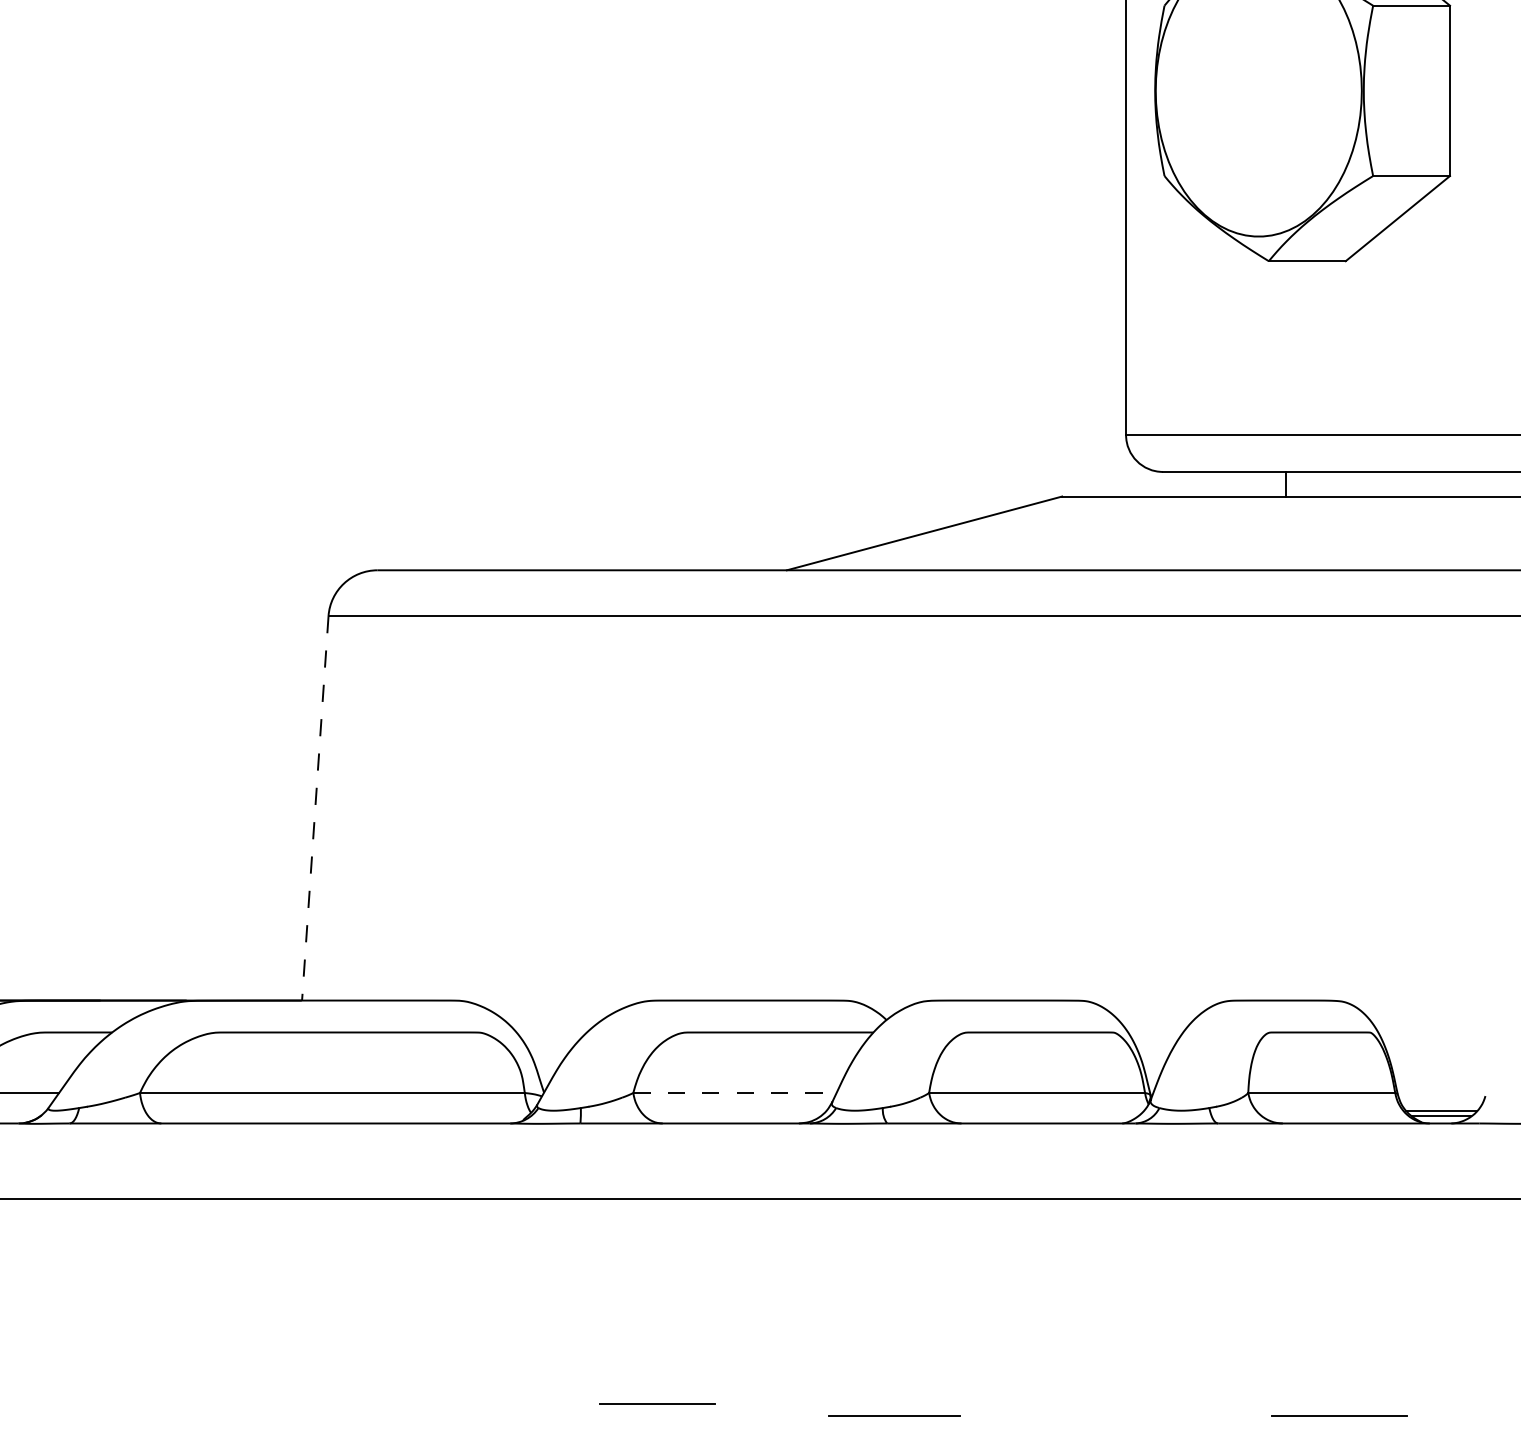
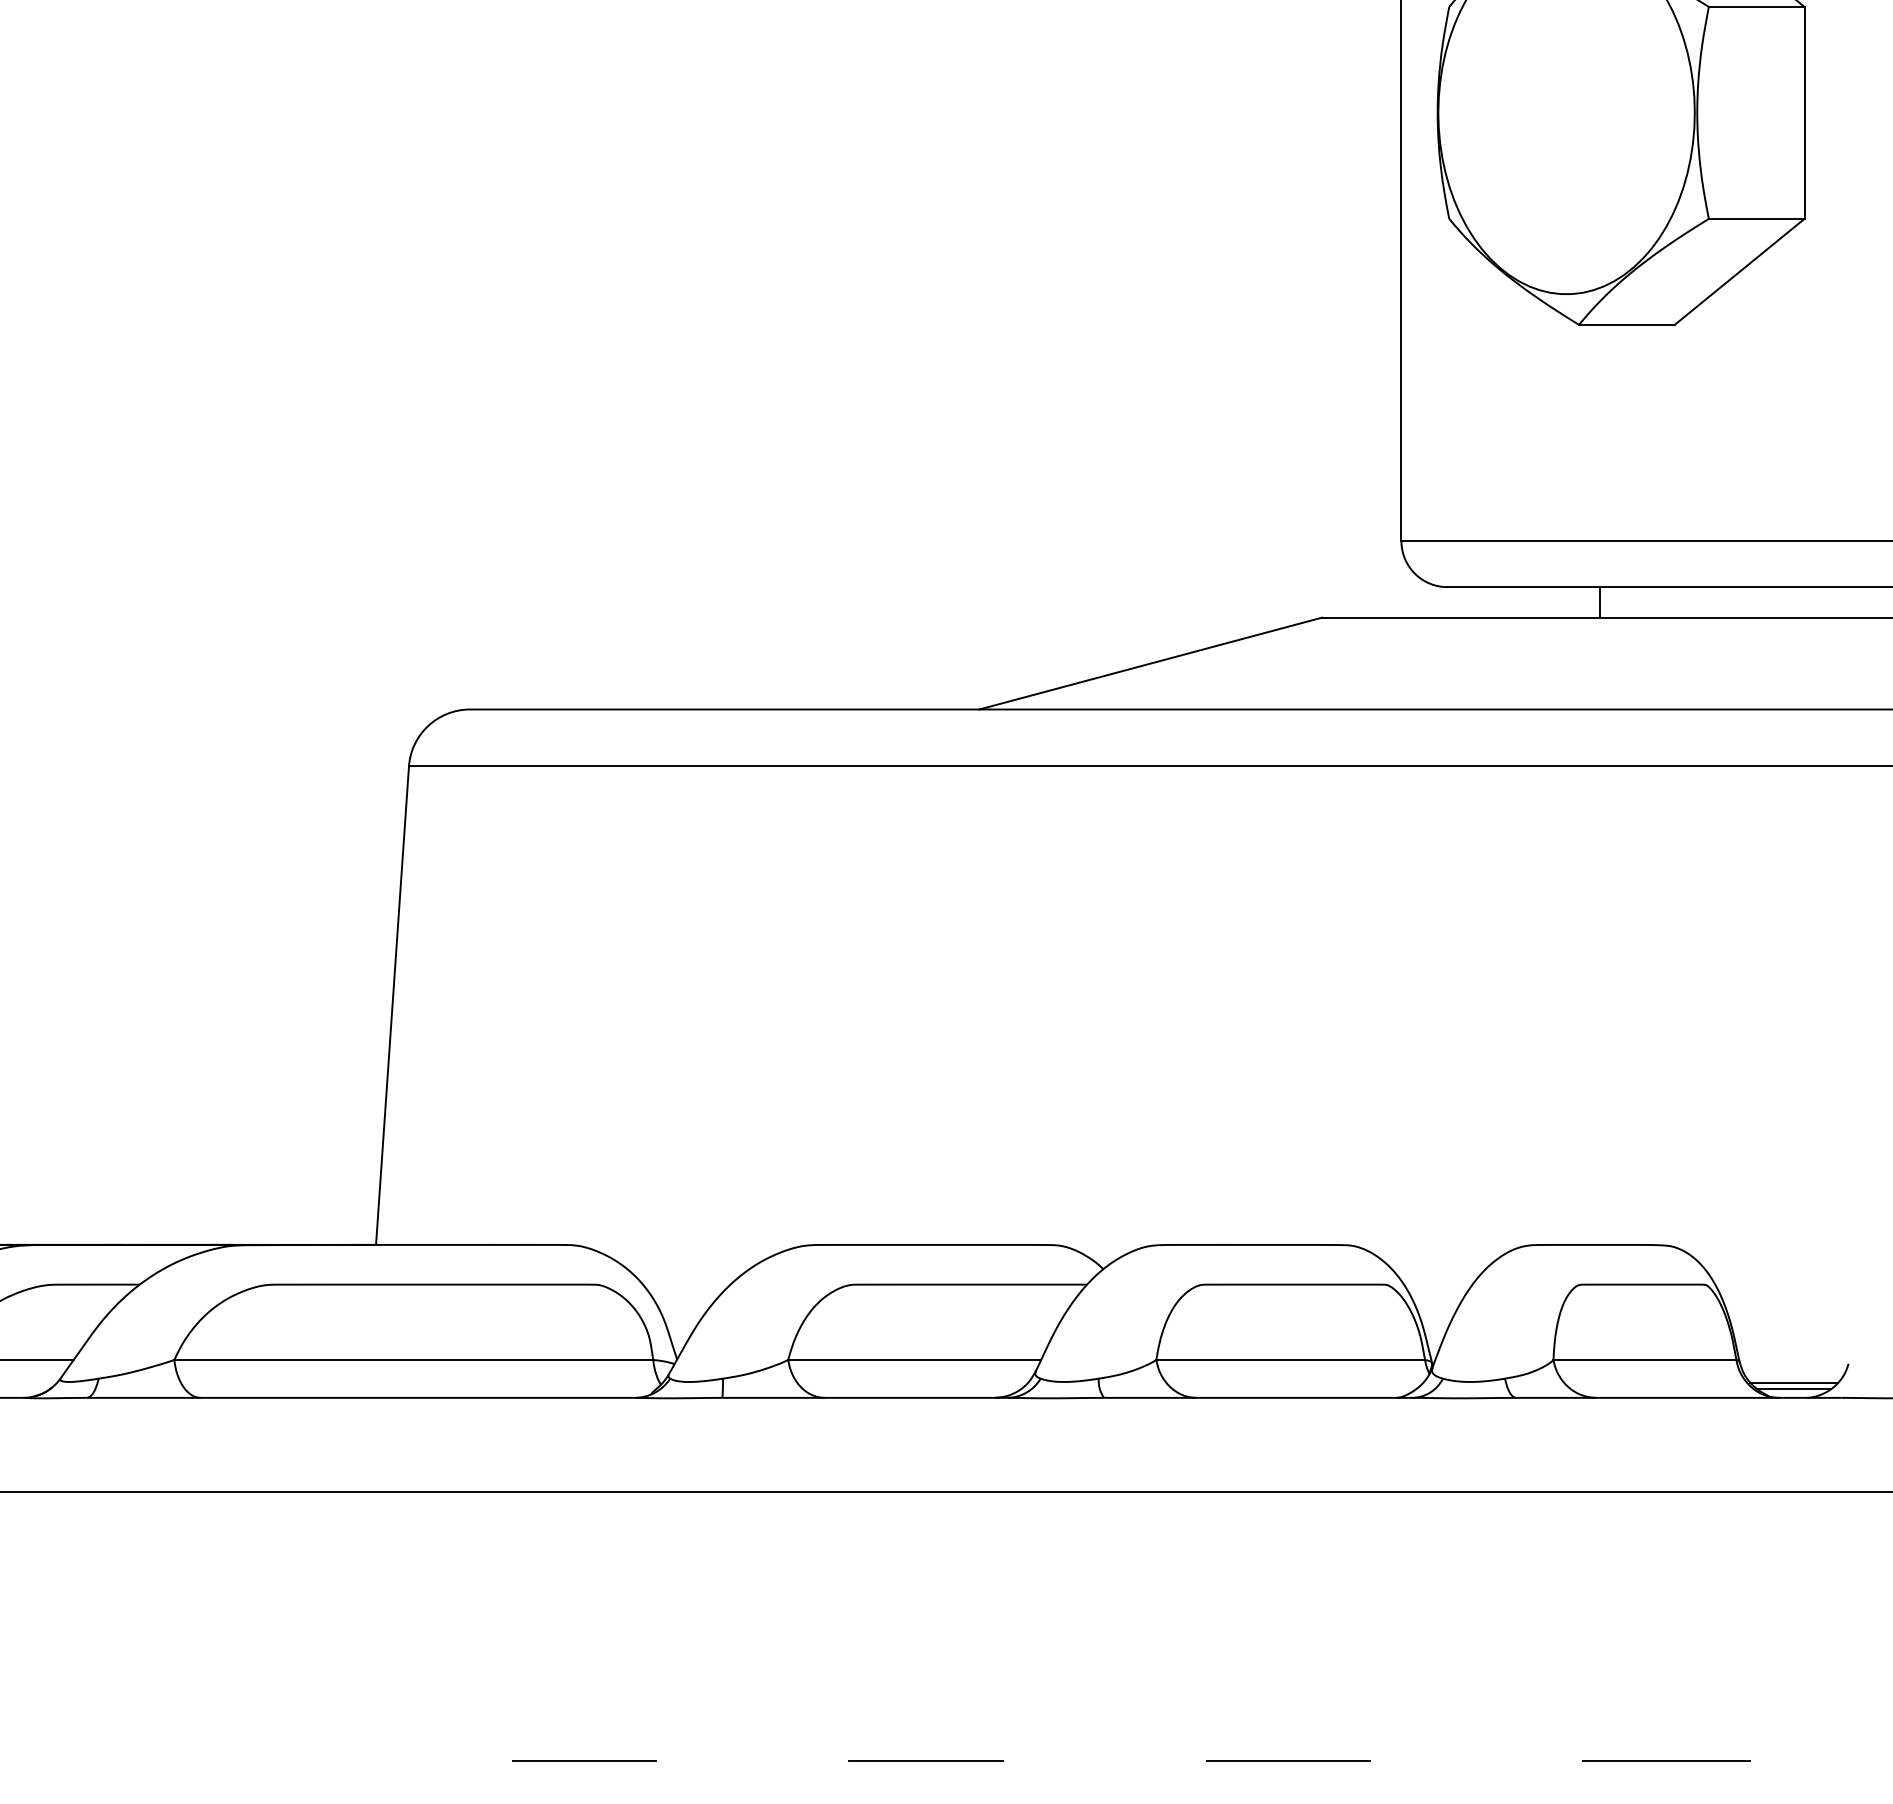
line: (315, 808) -> (392, 1005), dashed -> solid
line: (735, 1092) -> (915, 1359), dashed -> solid
line: (657, 1402) -> (584, 1760), moved
line: (894, 1414) -> (1288, 1760), moved
line: (743, 1415) -> (925, 1761), added

